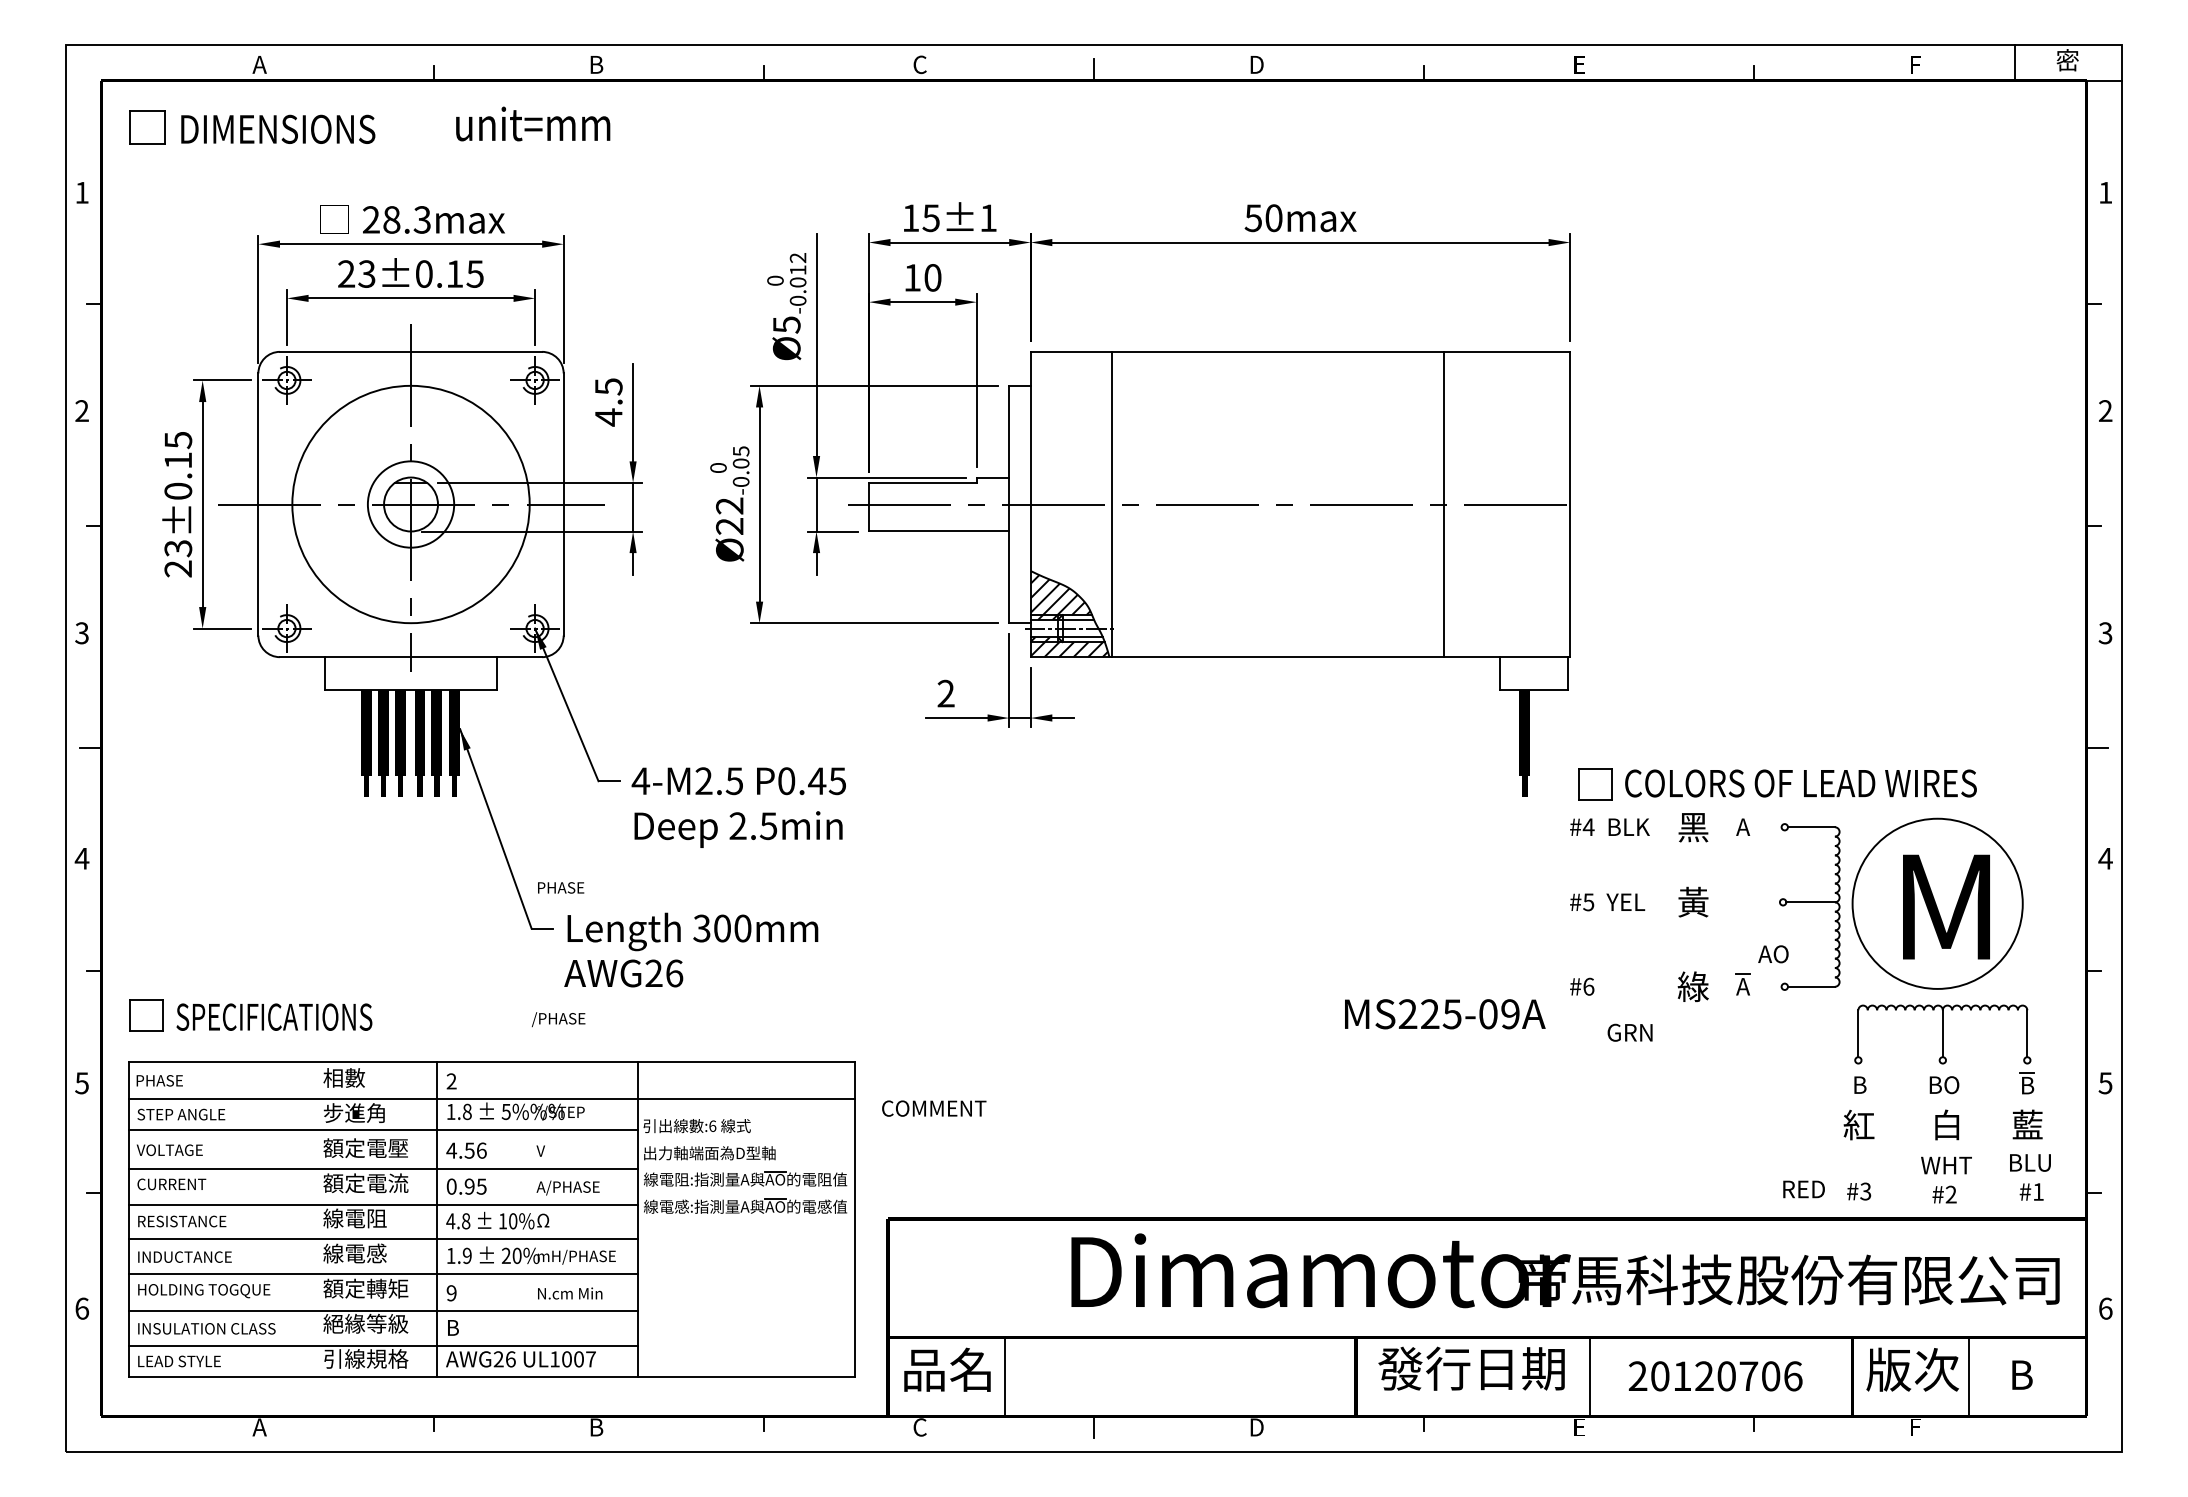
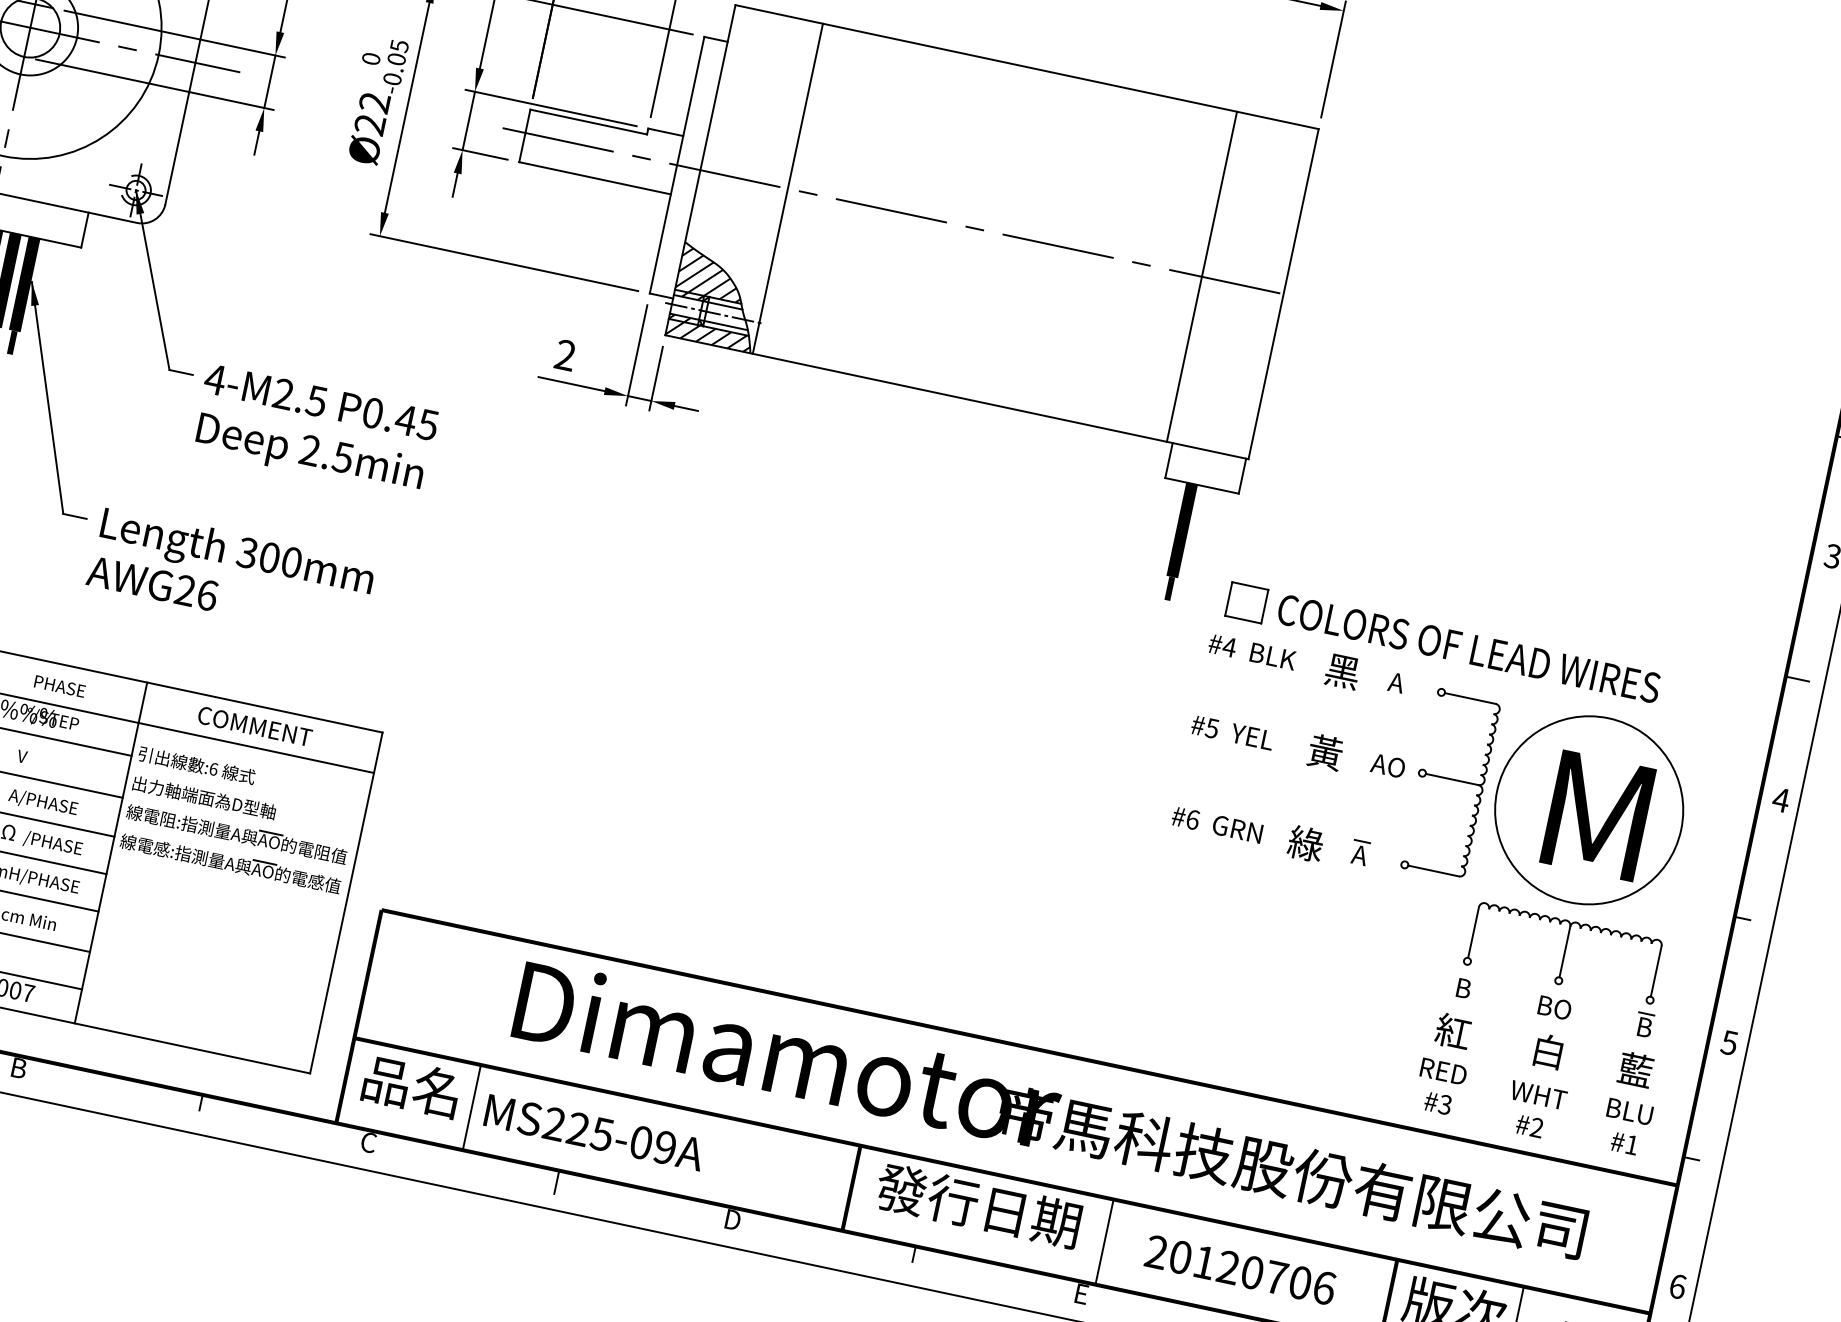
line: (1443, 504) -> (1201, 276), moved
text: (561, 887) -> (60, 686), moved
text: (1773, 954) -> (1388, 766), moved
text: (1445, 1014) -> (594, 1133), moved
text: (558, 1019) -> (52, 843), moved
text: (1629, 1032) -> (1237, 828), moved
text: (934, 1108) -> (255, 726), moved
text: (1803, 1189) -> (1443, 1071), moved
text: (1565, 1270) -> (1052, 1110), moved

